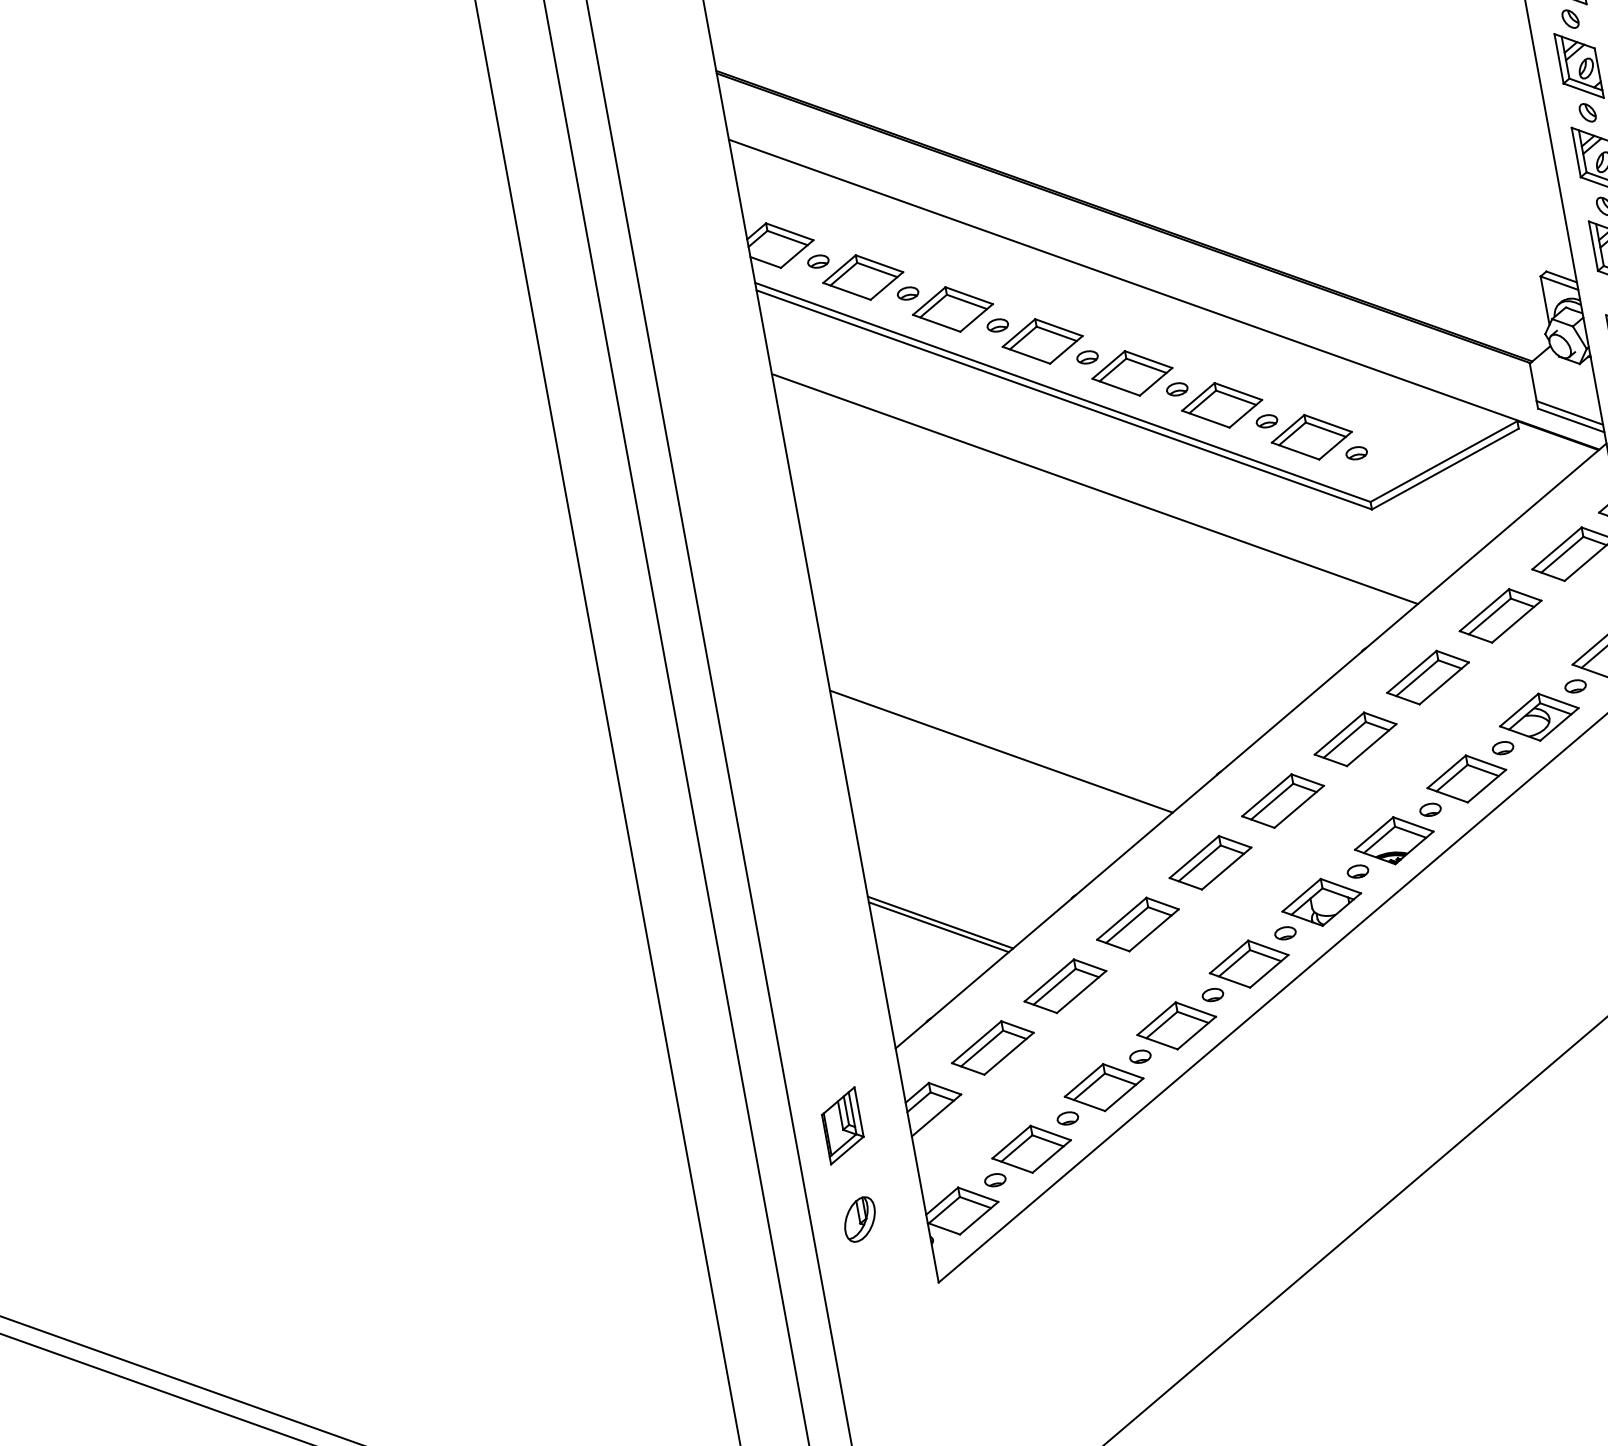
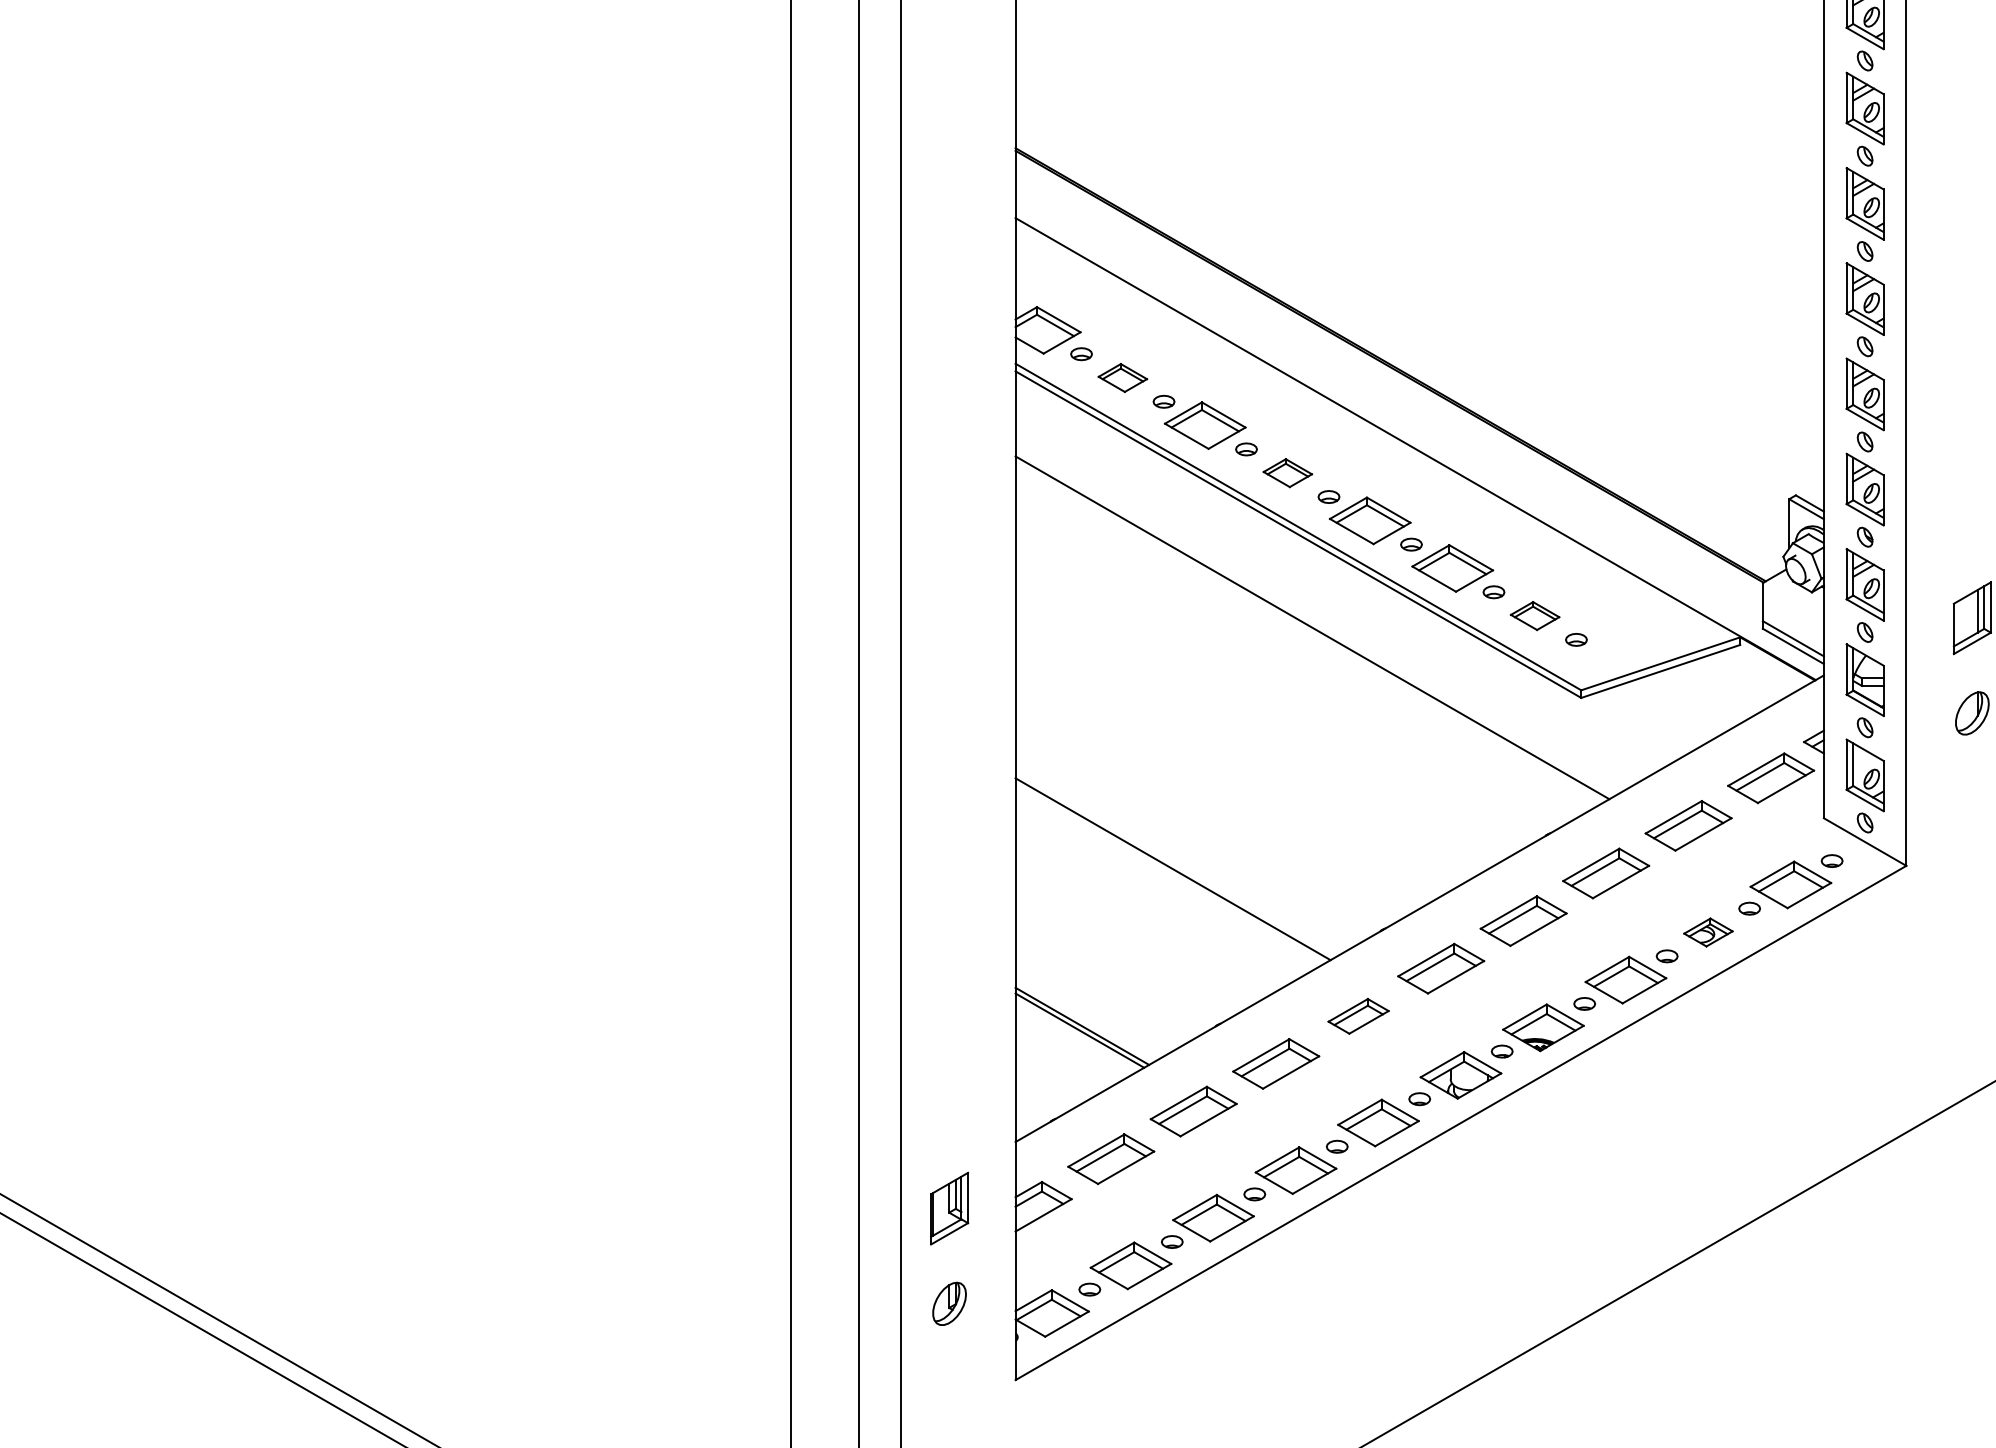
part: (862, 277) -> (1122, 377), size x0.6
part: (1042, 340) -> (1287, 472), size x0.6
part: (1311, 436) -> (1534, 615), size x0.6
part: (1539, 717) -> (1708, 932), size x0.6
part: (1210, 863) -> (1358, 1016), size x0.7

